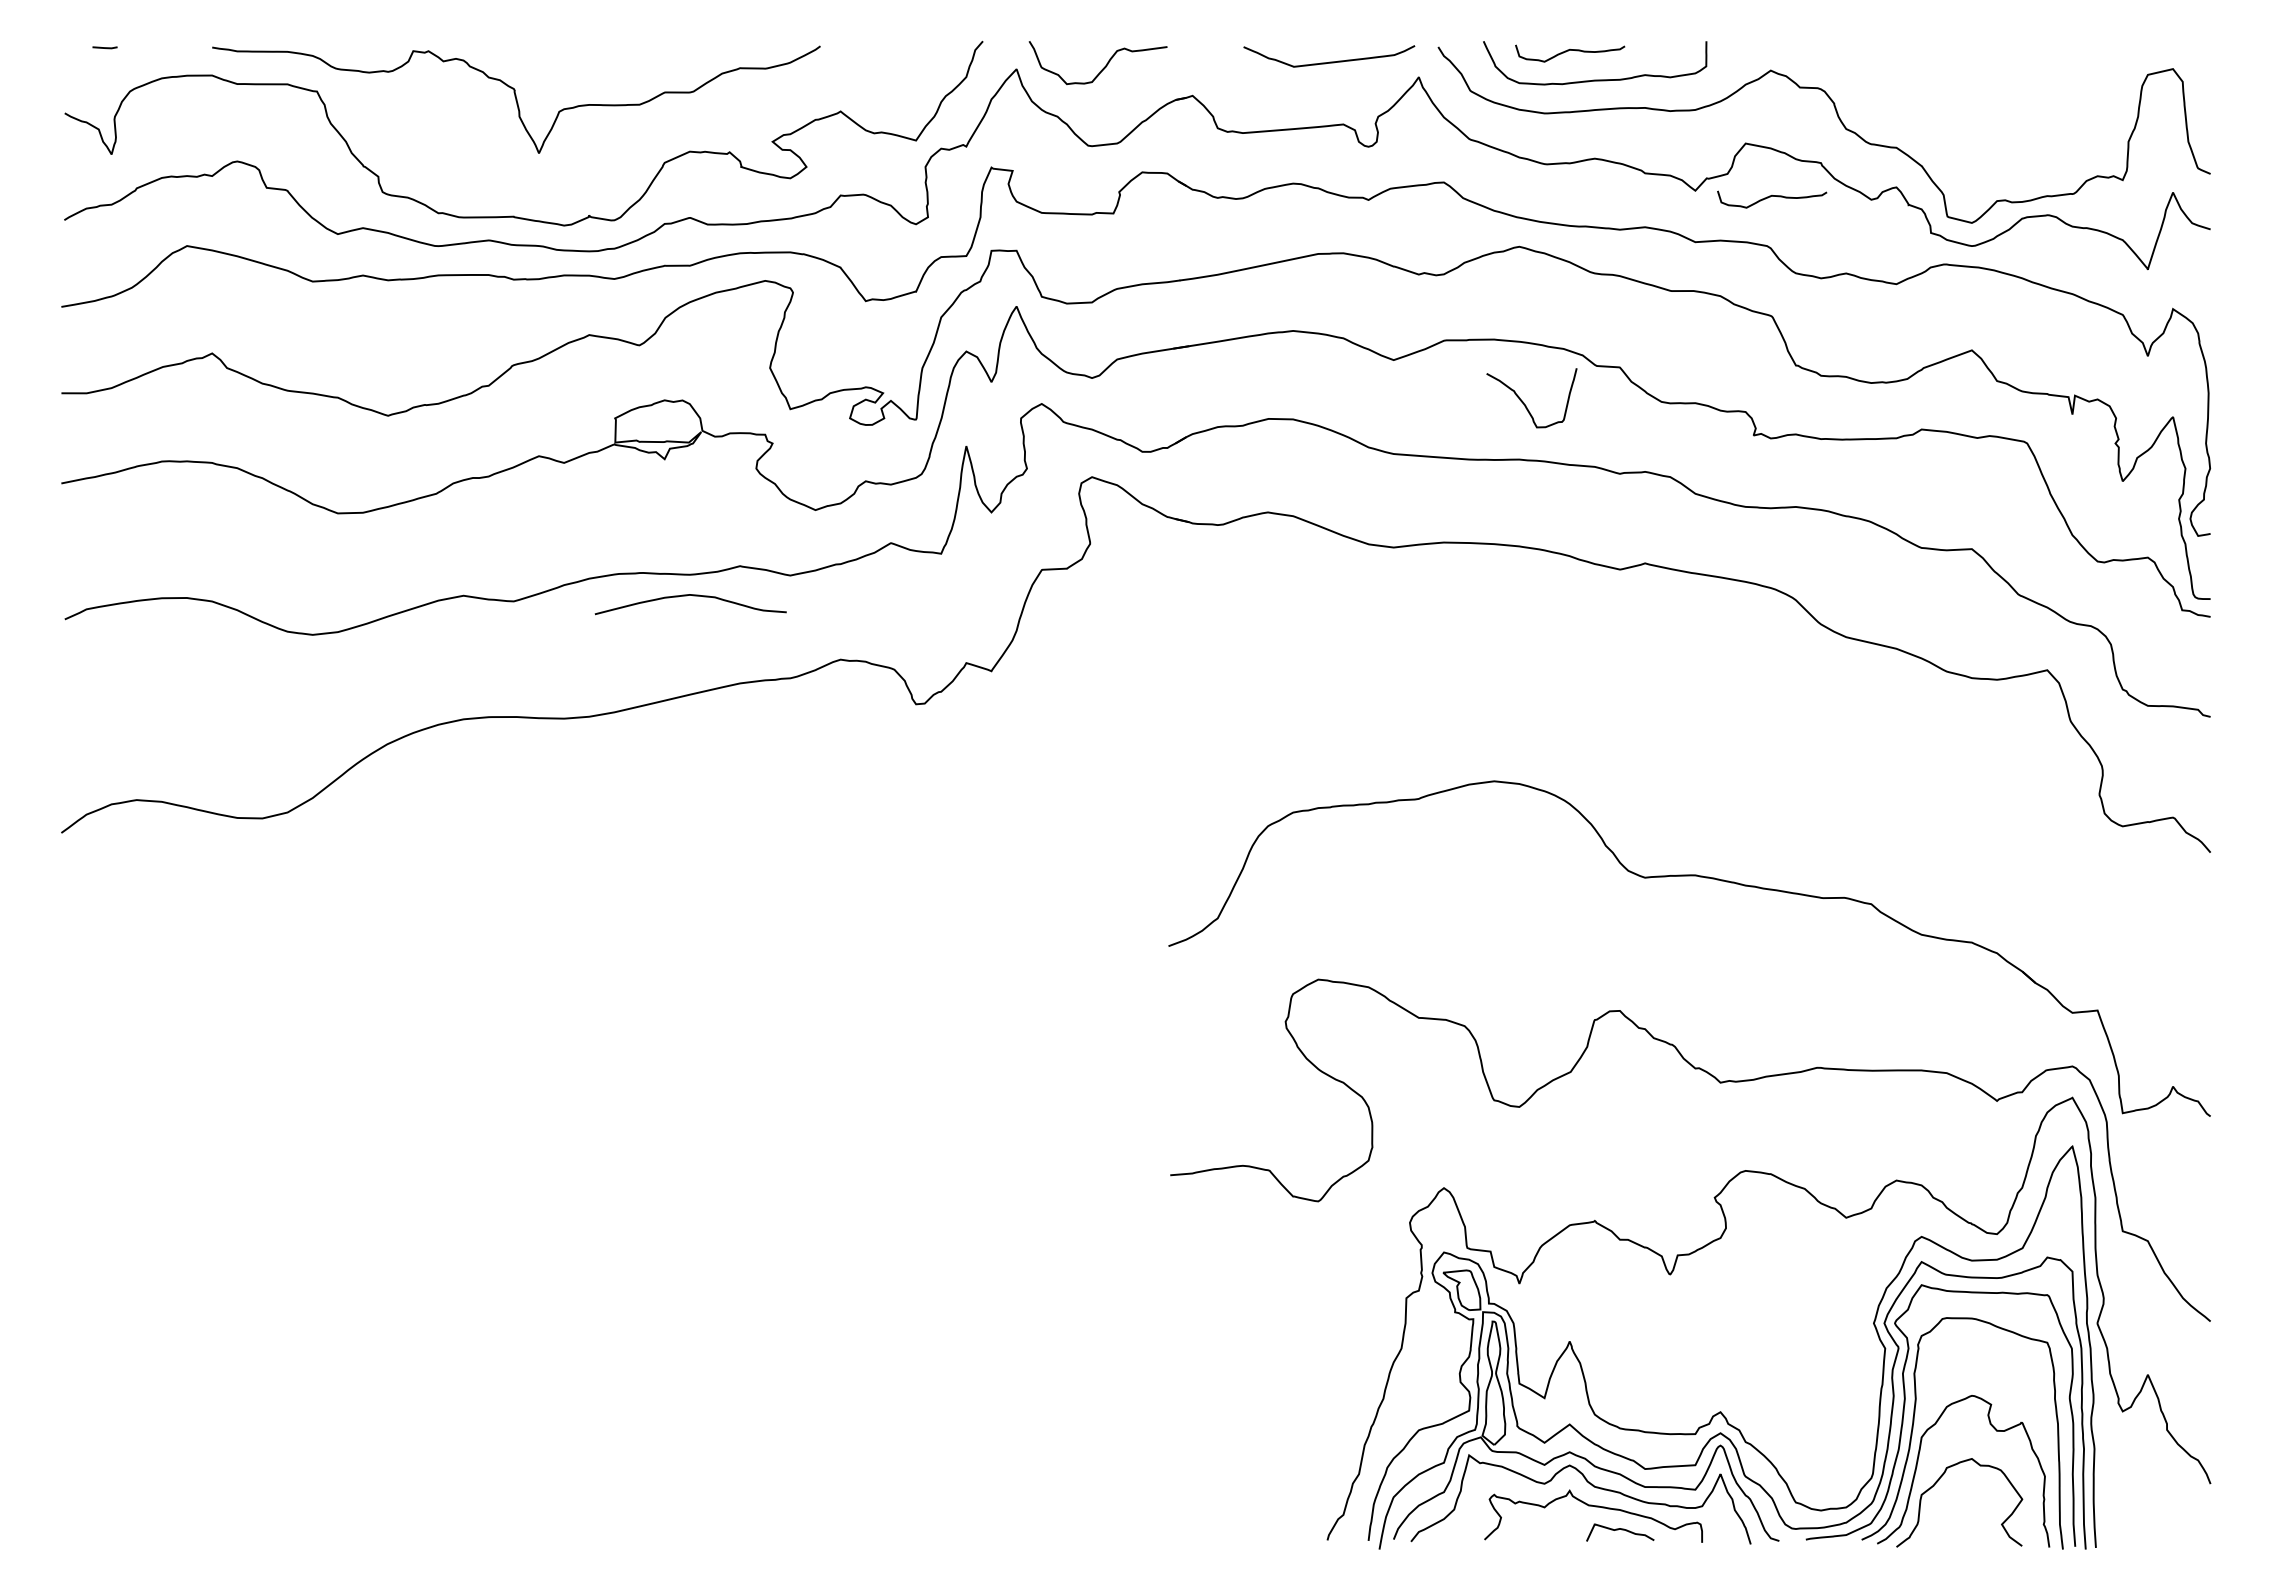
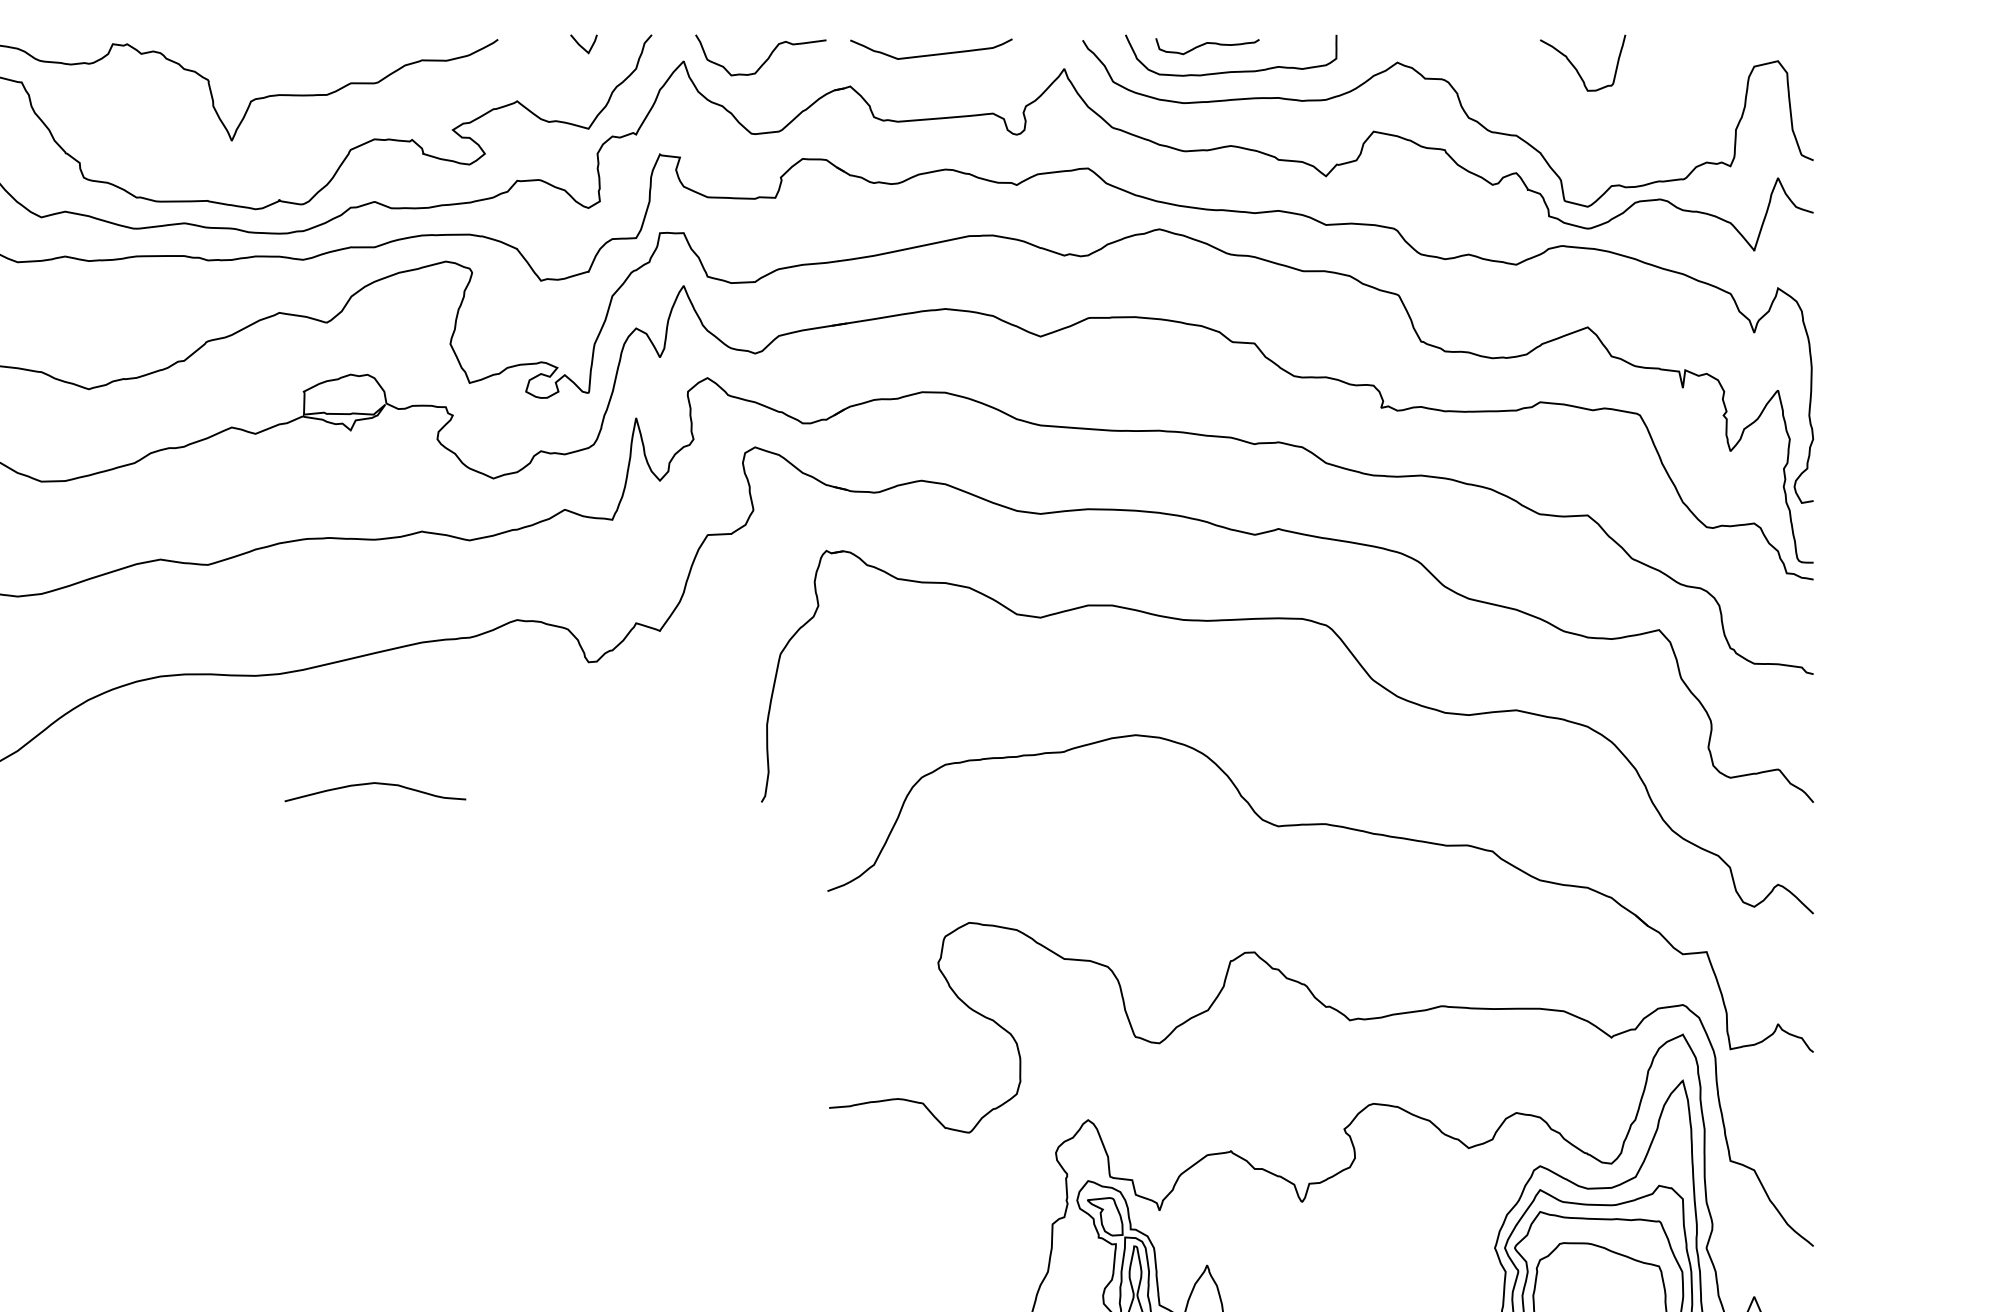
line: (908, 52) -> (581, 45), added
curve: (1329, 61) -> (931, 54), moved
curve: (1770, 197) -> (1397, 182), removed
curve: (1525, 404) -> (1576, 69), moved
curve: (687, 596) -> (372, 784), moved
part: (1734, 712) -> (1363, 670), added

